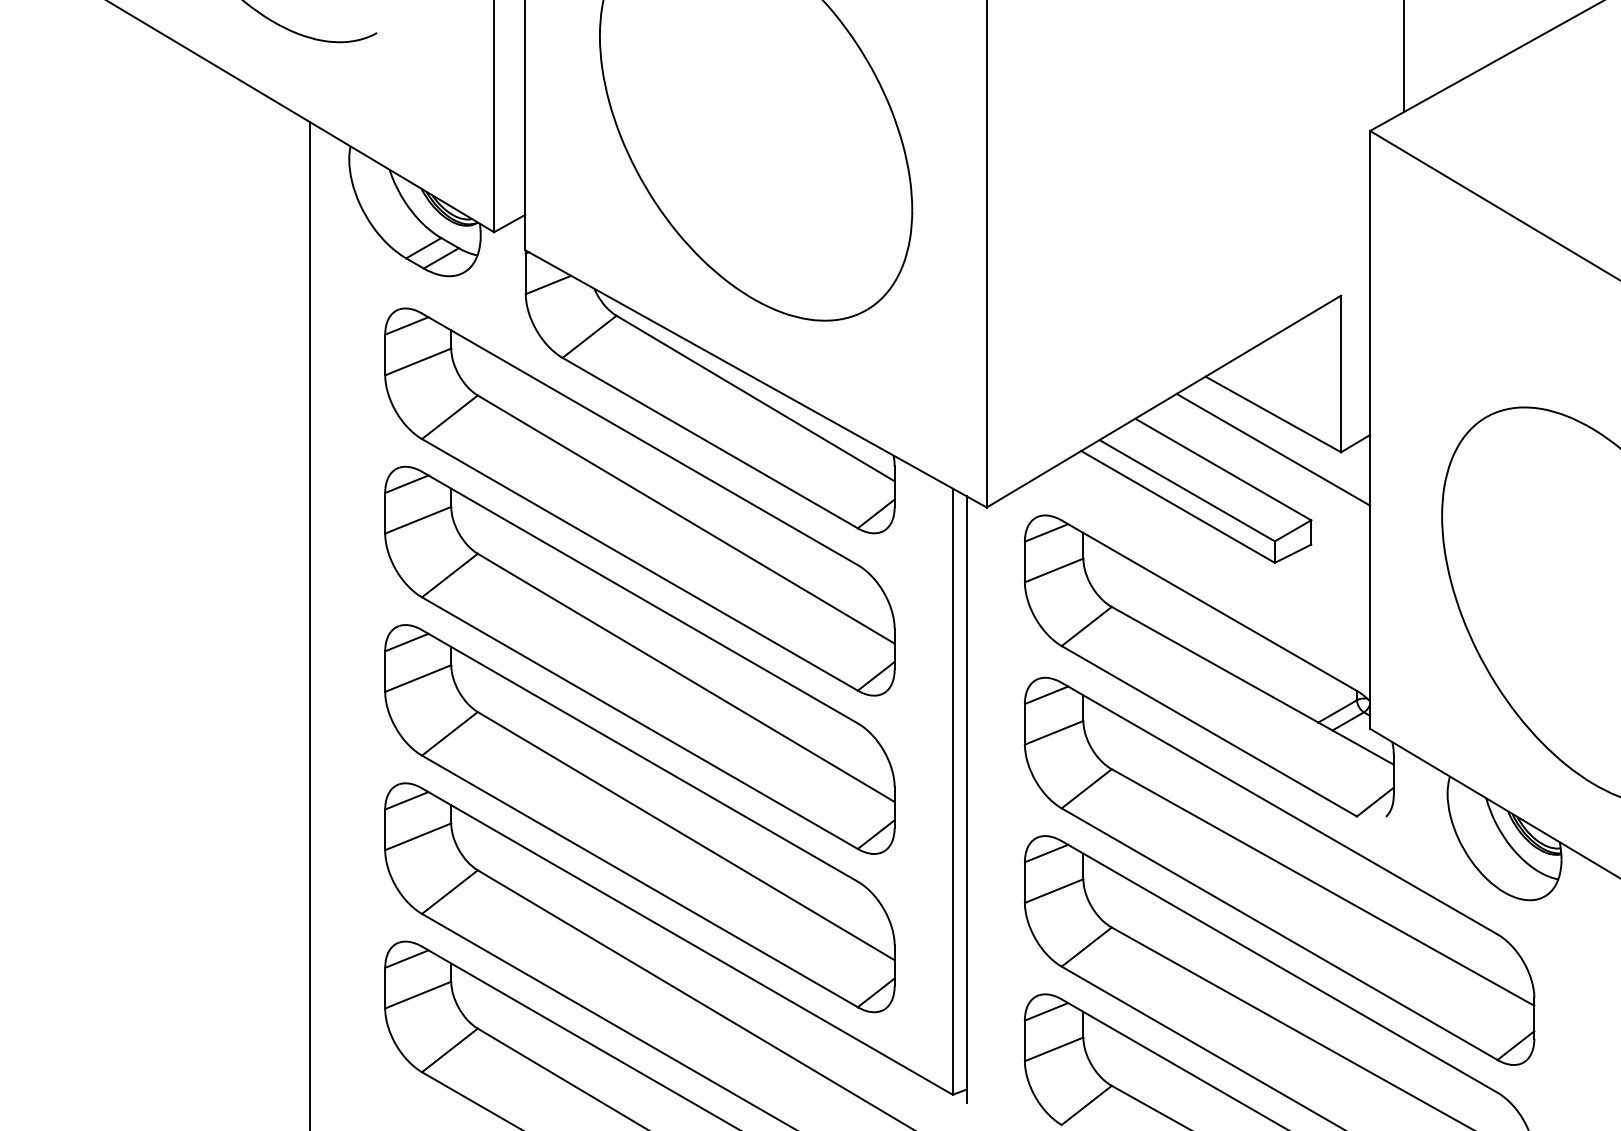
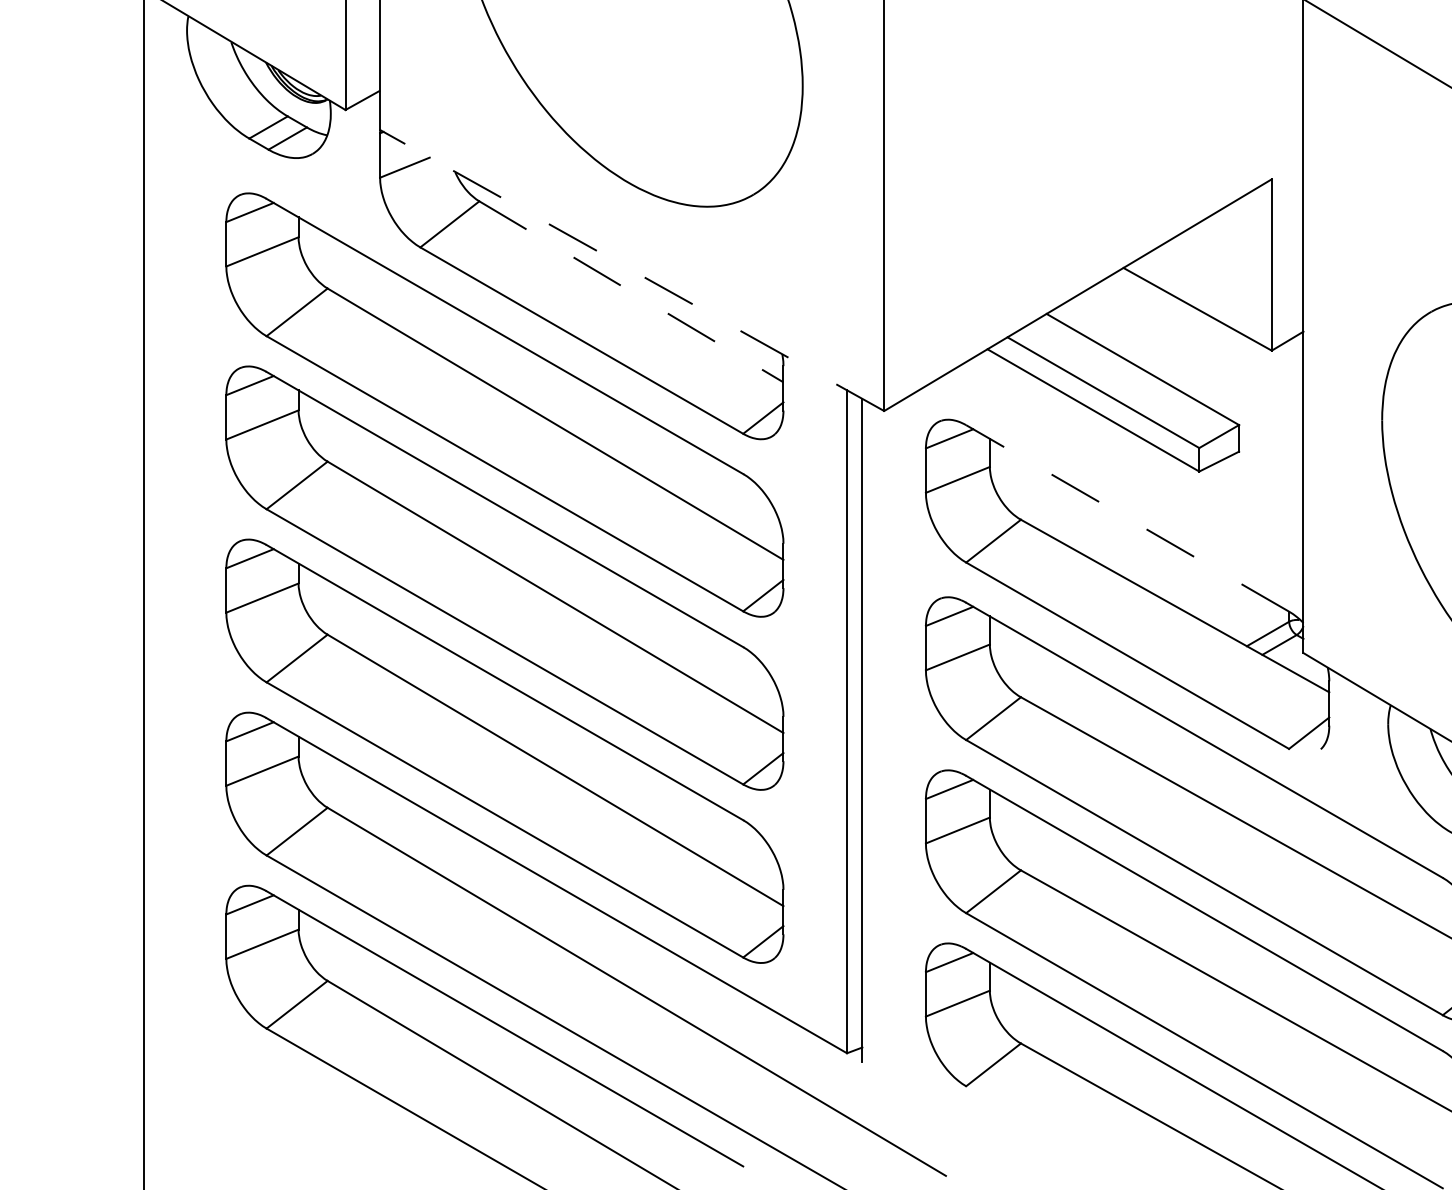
line: (755, 378) -> (631, 269), solid -> dashed
line: (755, 398) -> (631, 291), solid -> dashed
line: (1273, 449) -> (1197, 347), removed
line: (1208, 605) -> (1126, 518), solid -> dashed

